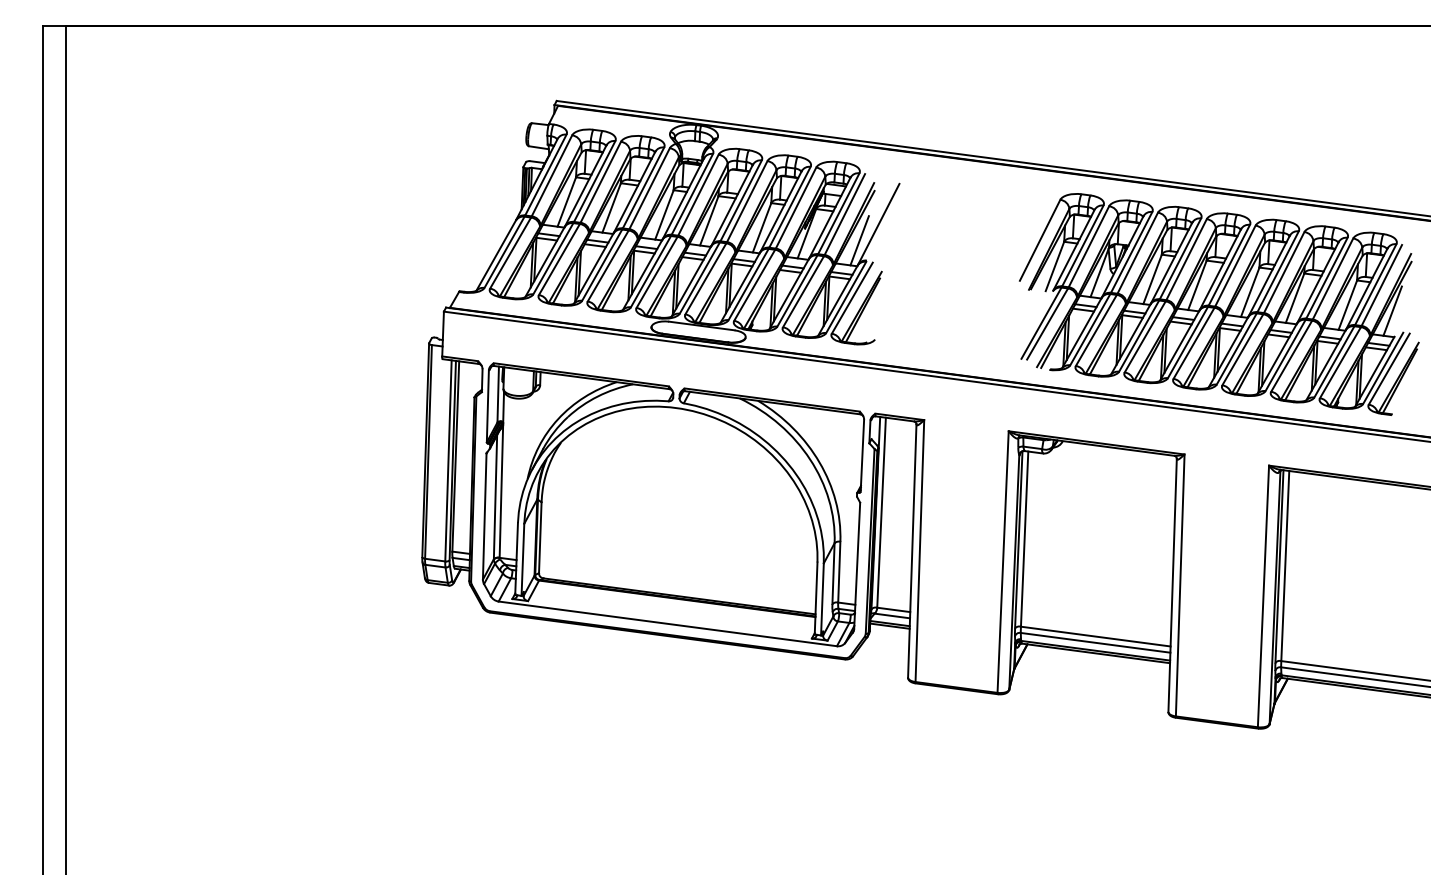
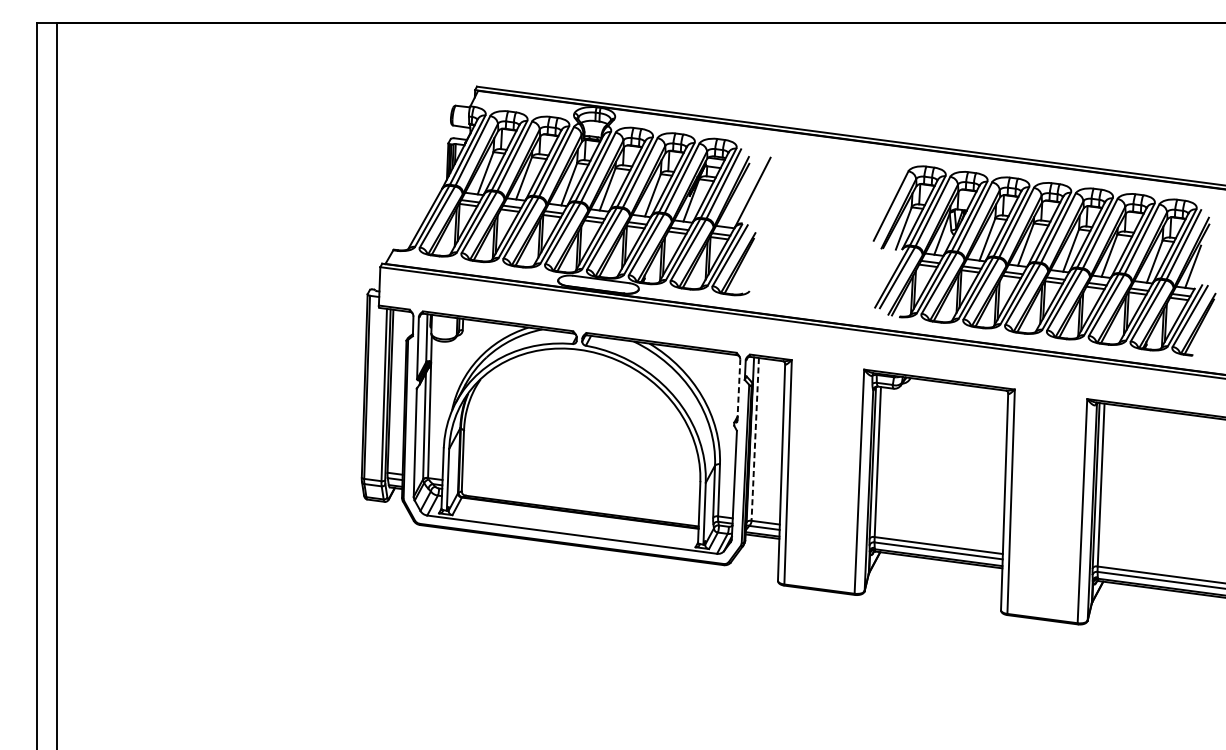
line: (859, 240) -> (736, 206), removed
line: (862, 455) -> (738, 390), solid -> dashed
line: (881, 513) -> (755, 440), solid -> dashed

